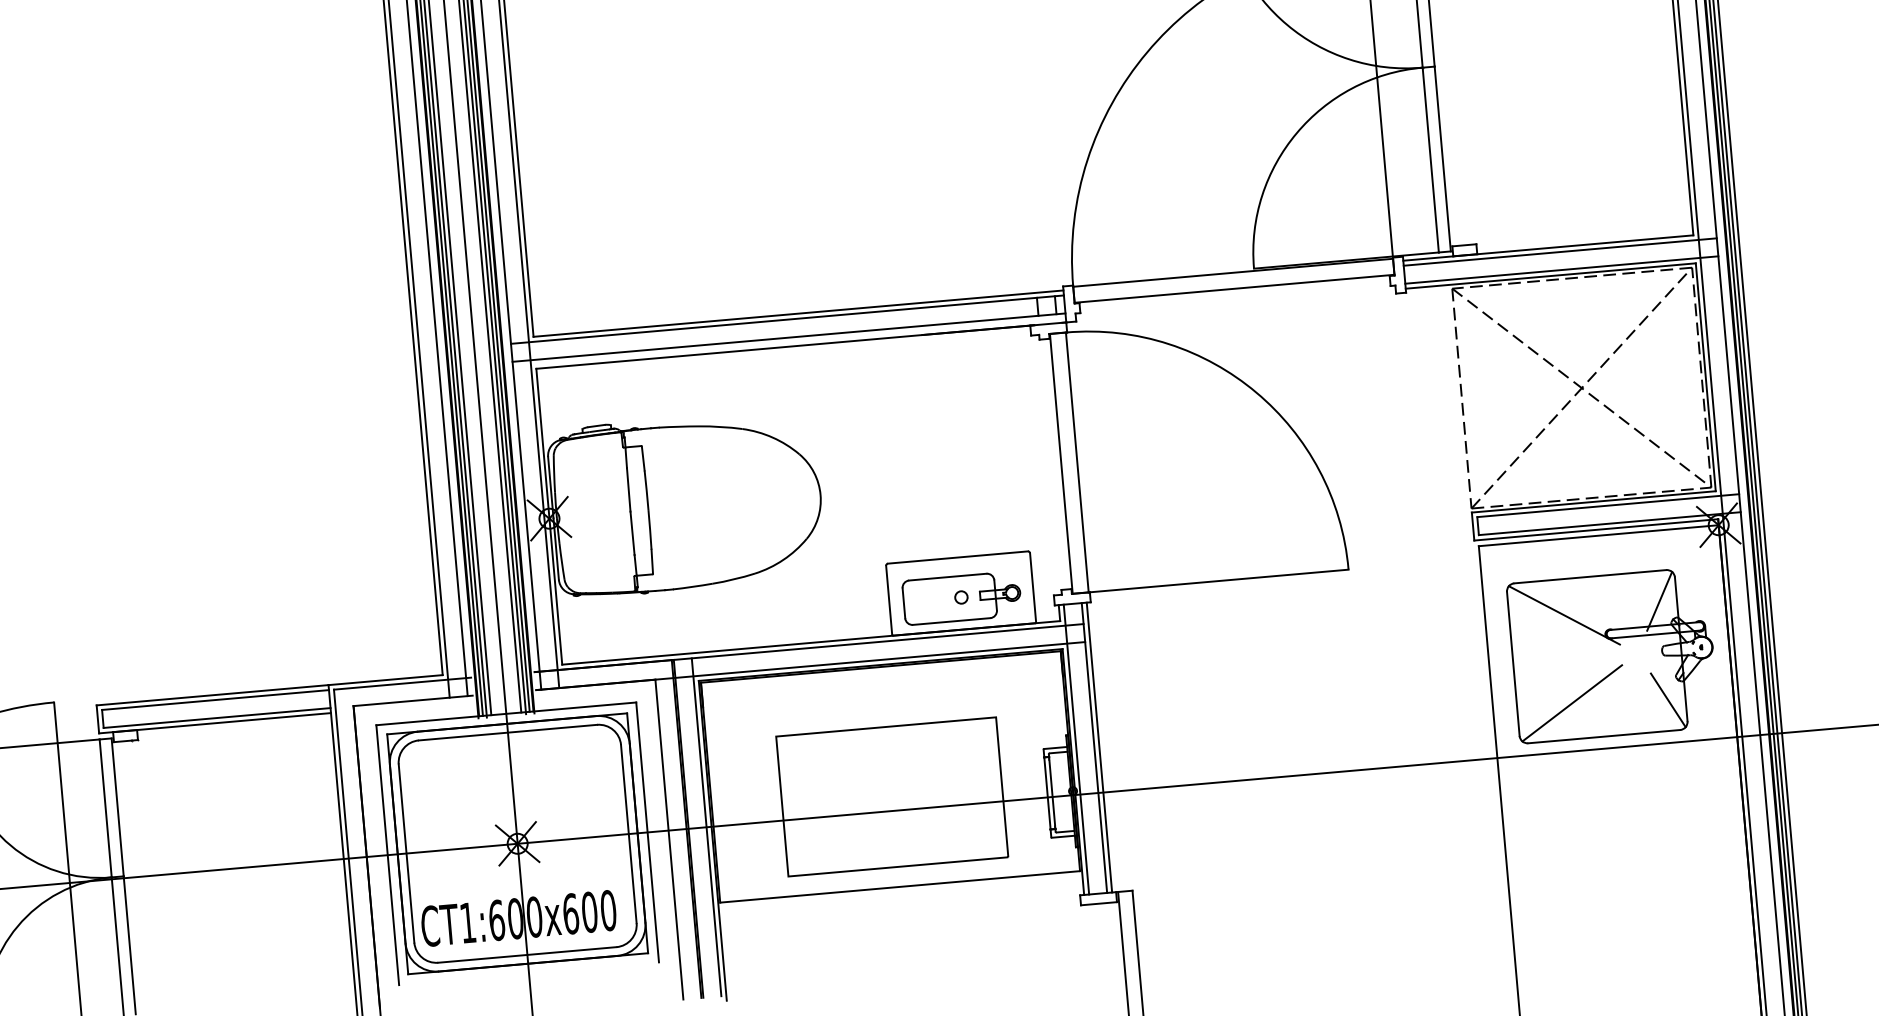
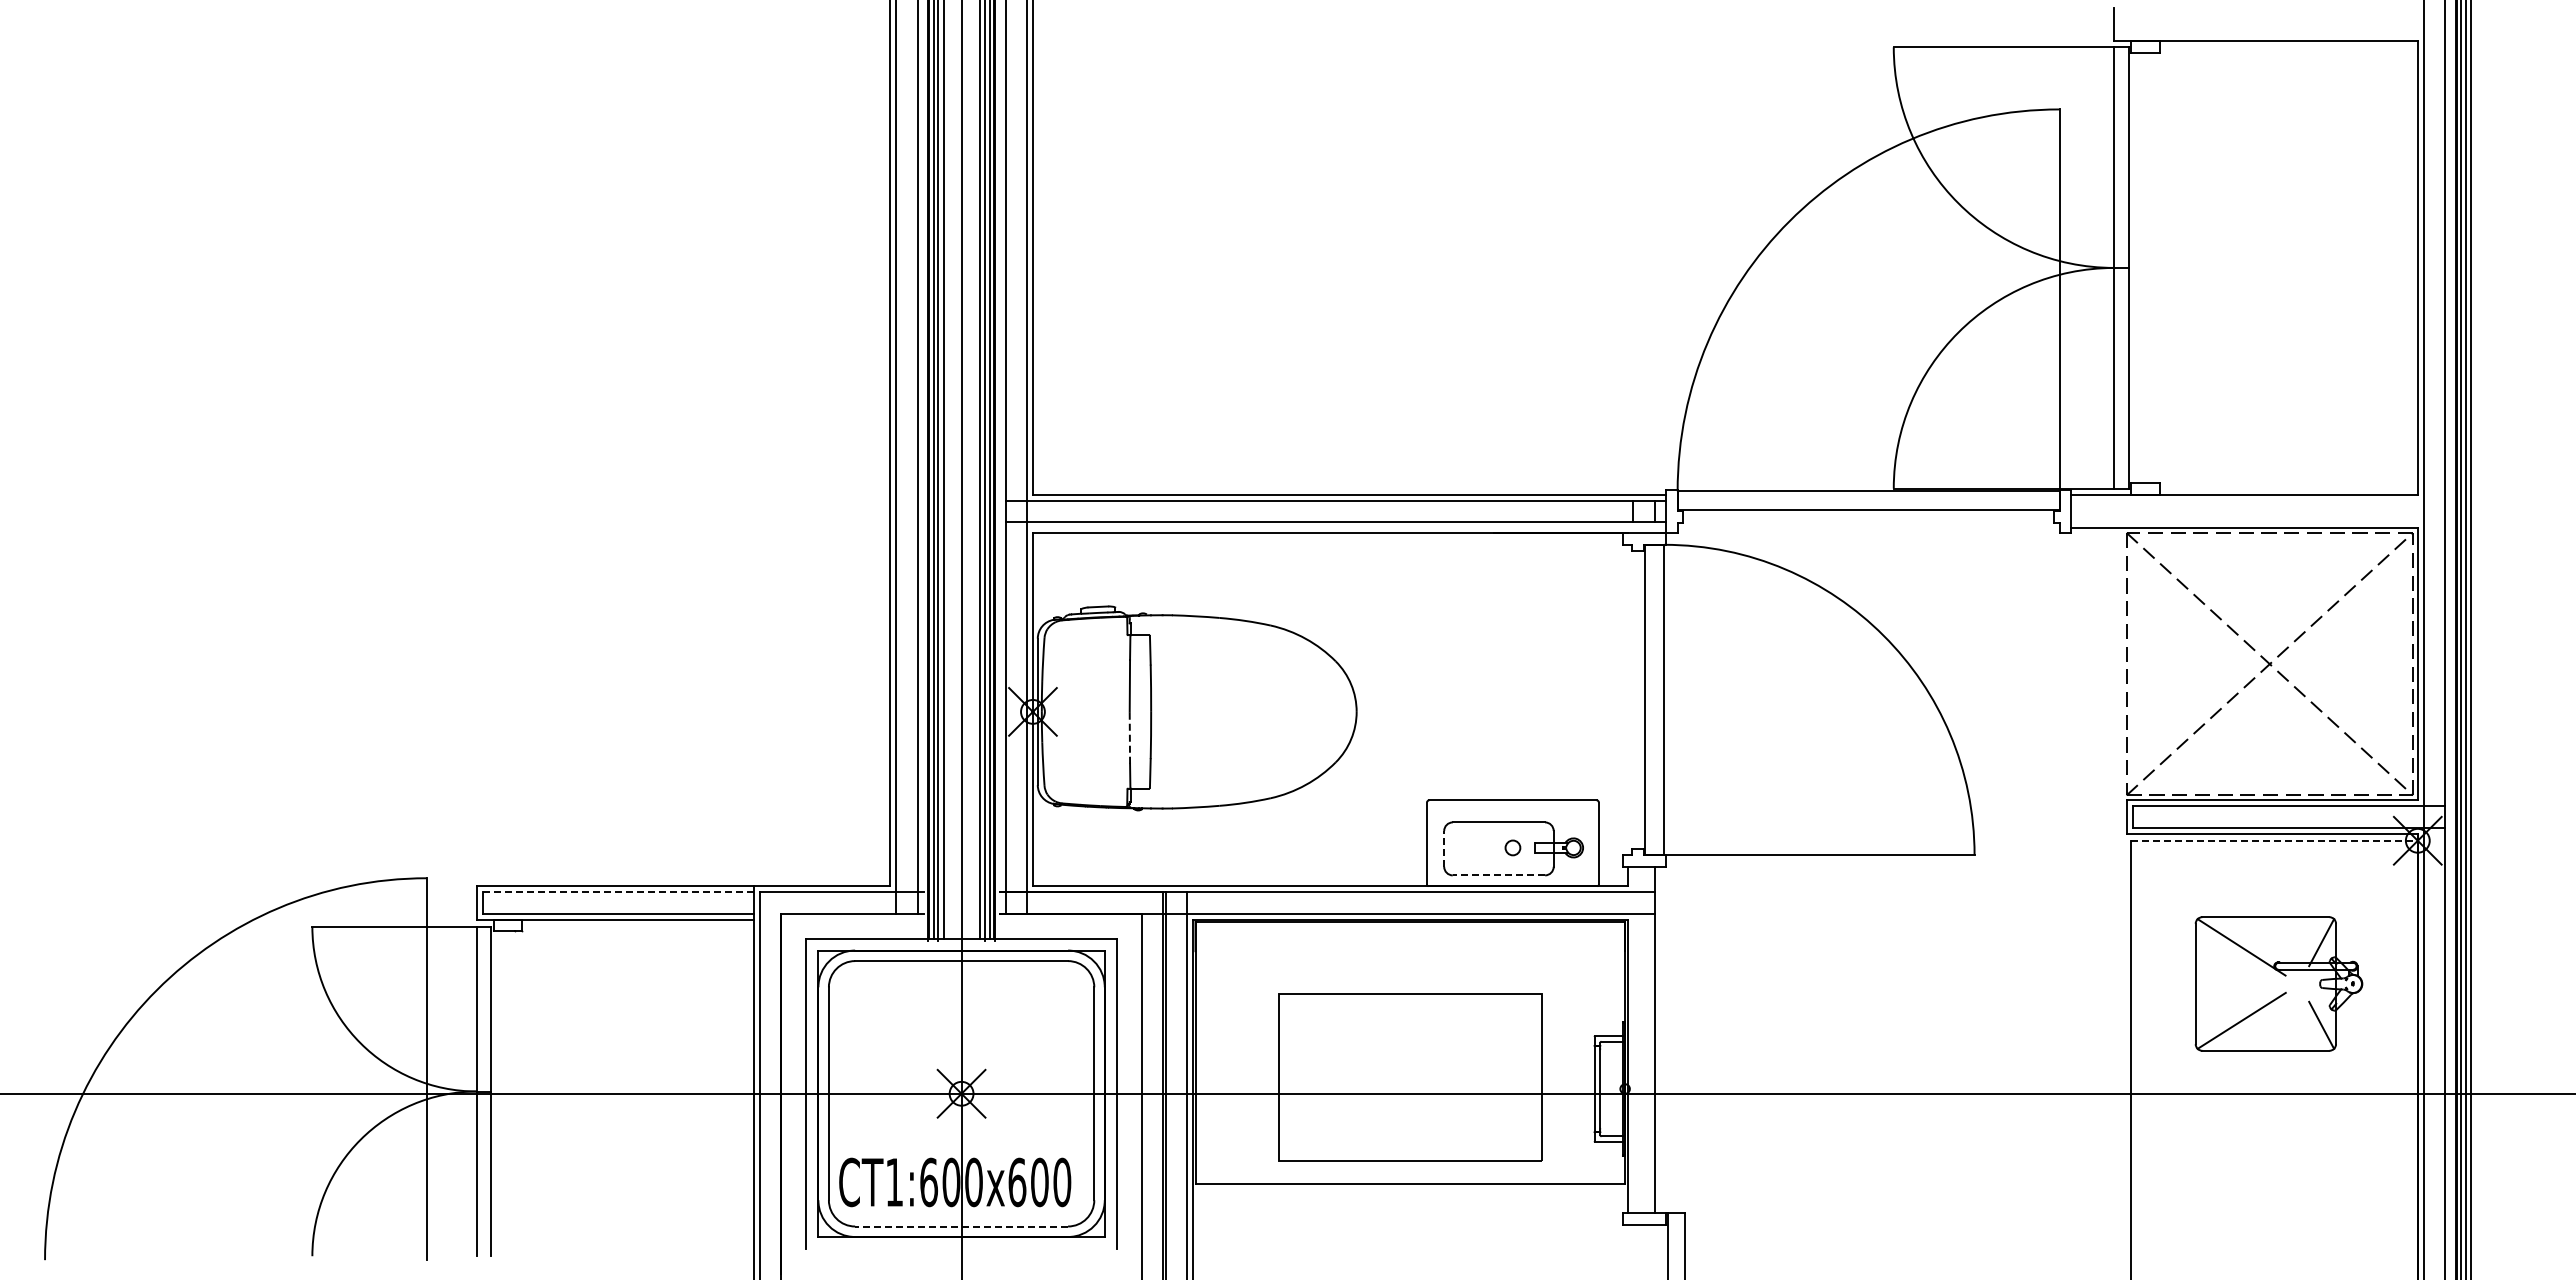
line: (1560, 251) -> (2258, 500), removed
line: (1561, 270) -> (2258, 522), removed
line: (632, 533) -> (1129, 737), solid -> dashed
line: (1599, 535) -> (2275, 840), solid -> dashed
line: (904, 602) -> (1444, 848), solid -> dashed
line: (951, 621) -> (1498, 875), solid -> dashed
part: (1612, 654) -> (2278, 983), size x0.7
line: (214, 700) -> (617, 892), solid -> dashed
line: (1099, 747) -> (1660, 1040), removed
line: (1076, 749) -> (1633, 1040), removed
line: (527, 954) -> (961, 1226), solid -> dashed

